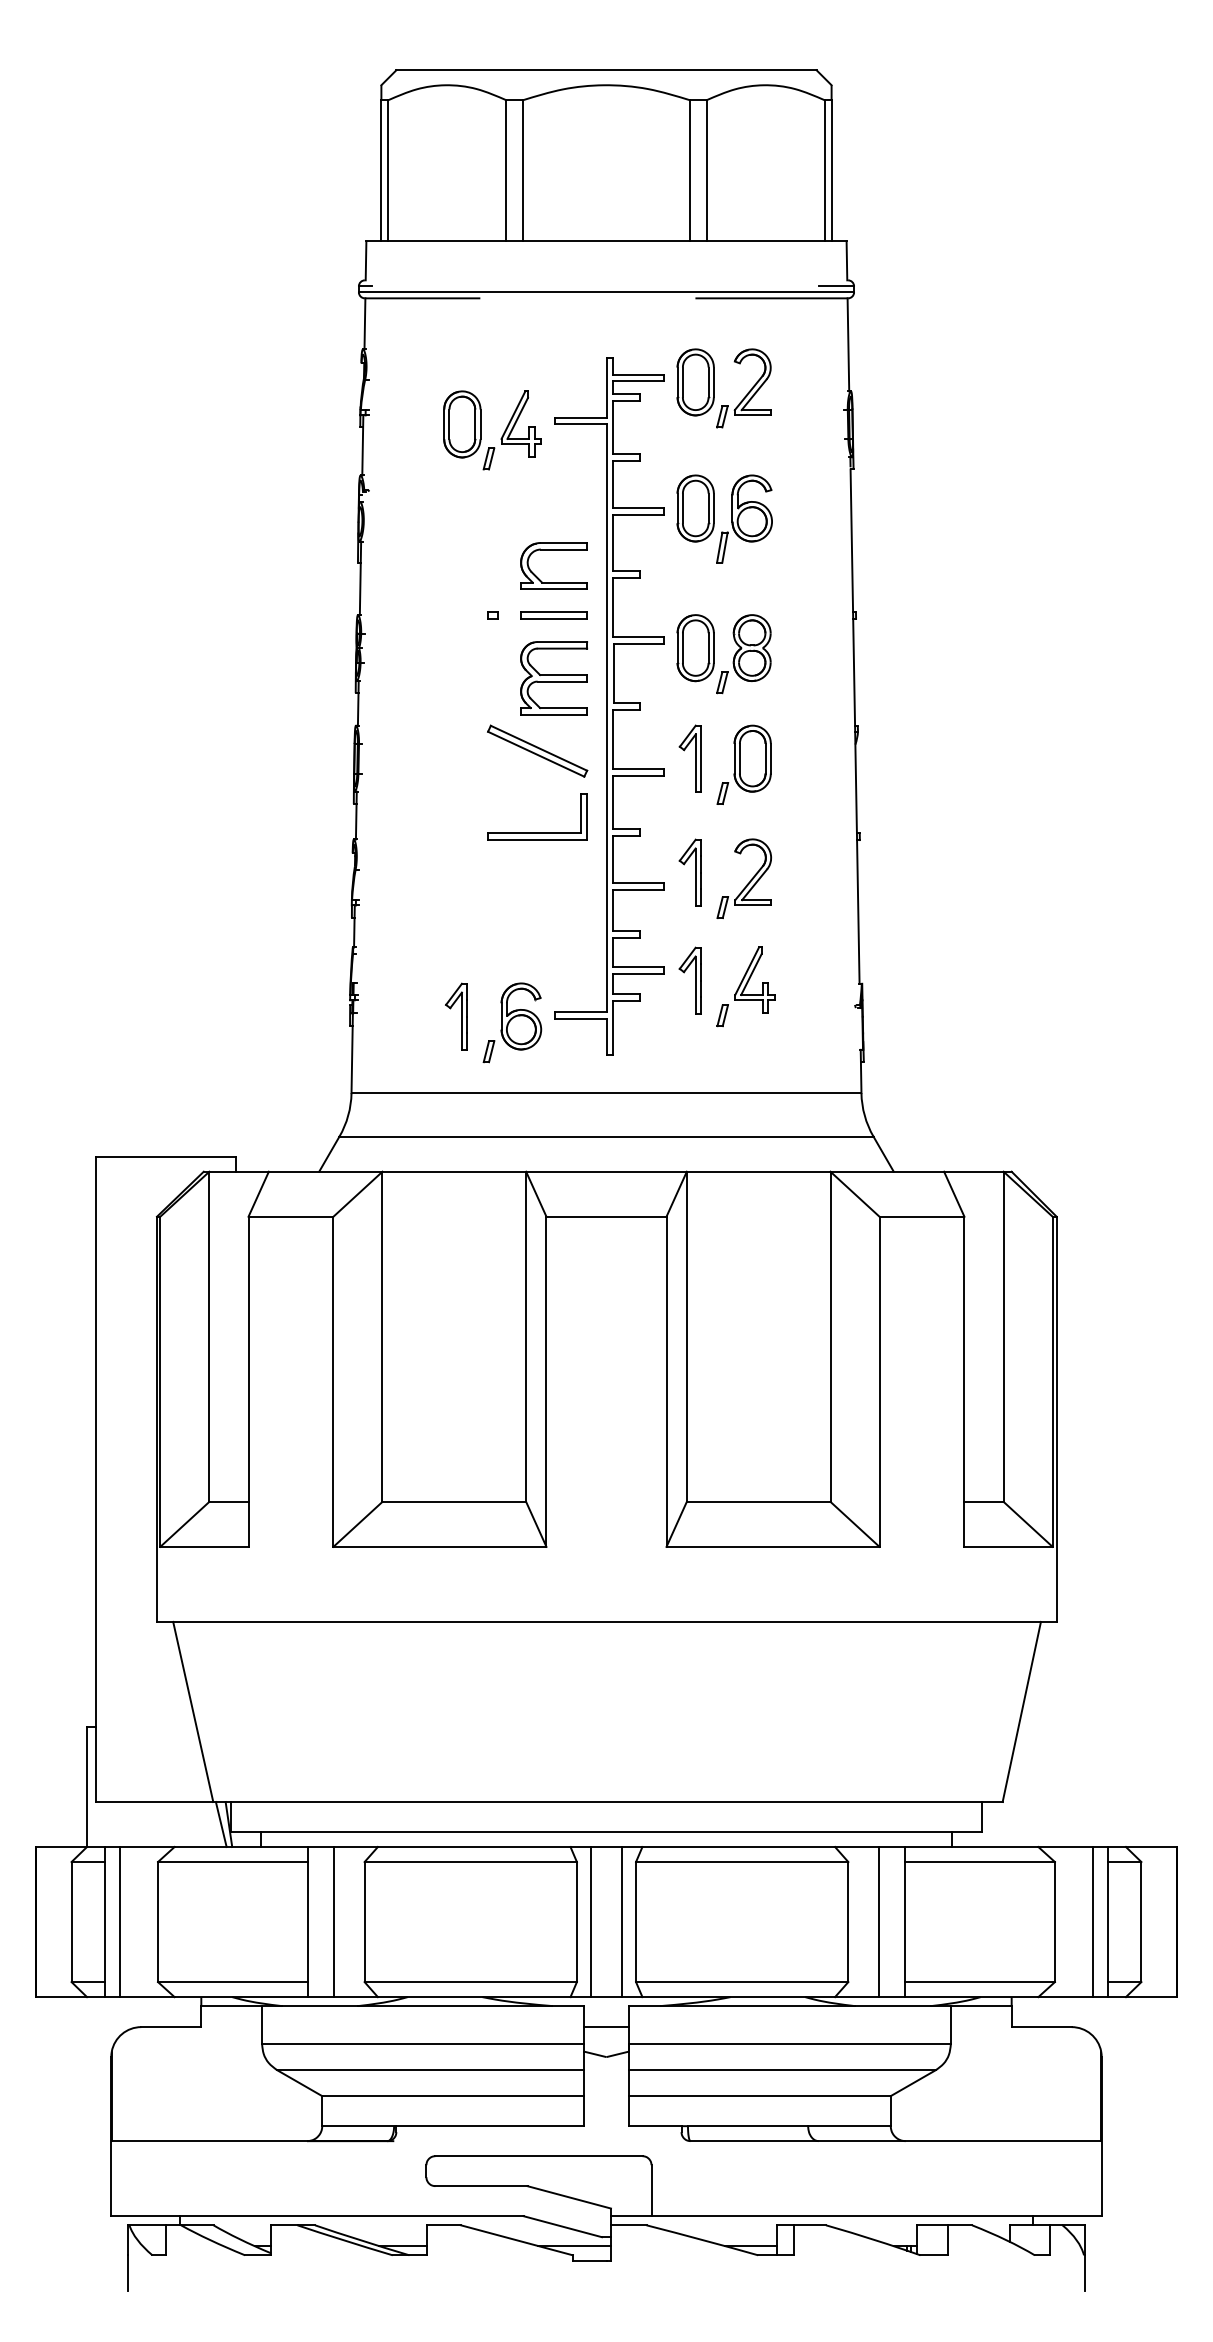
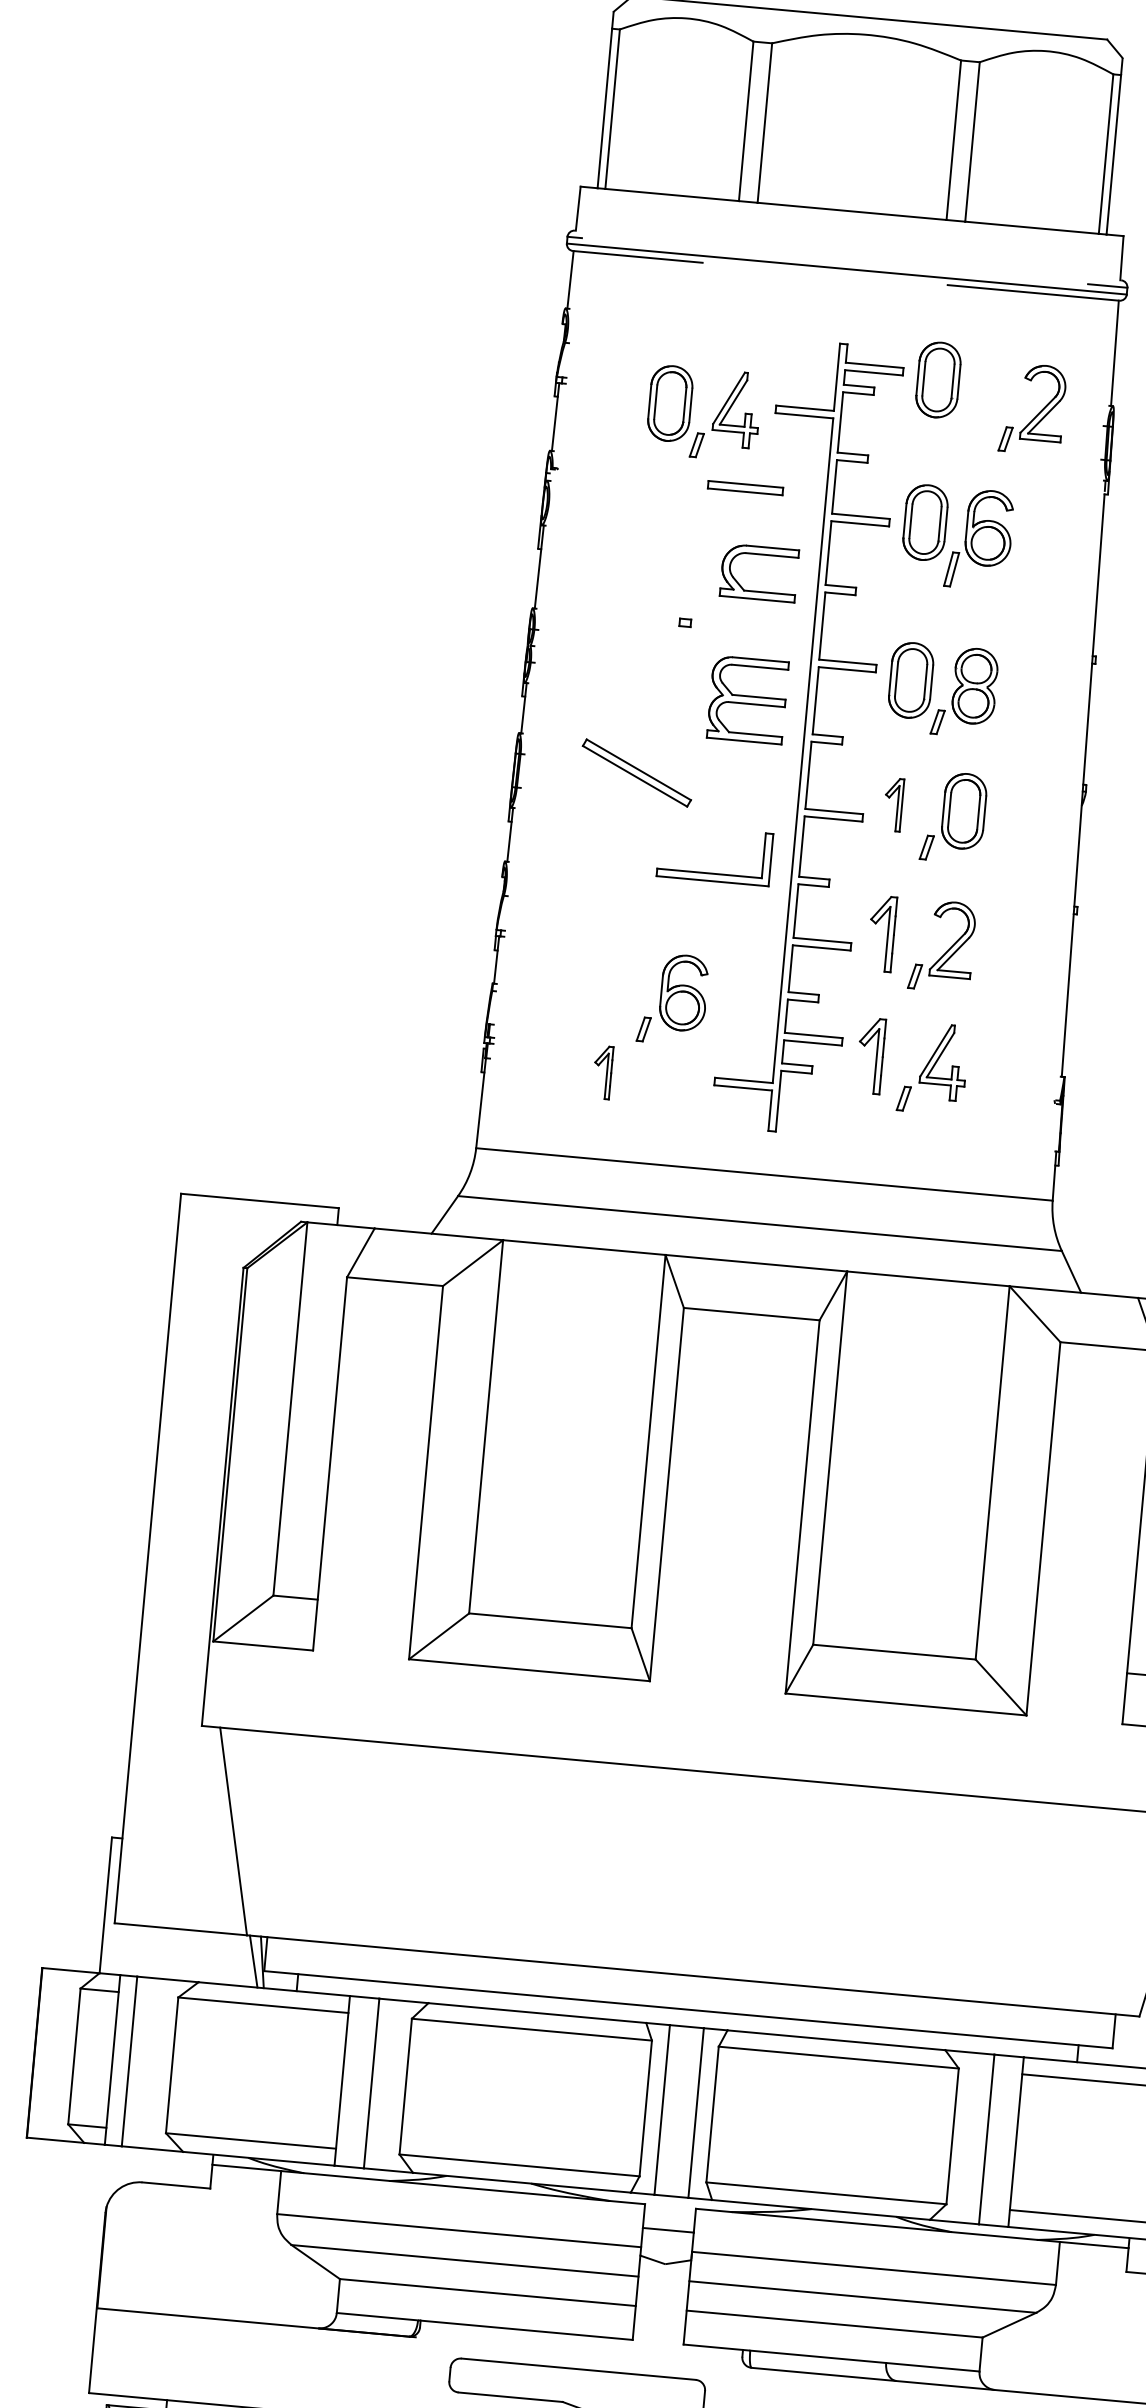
part: (743, 388) -> (1032, 409), moved
part: (553, 615) -> (744, 487), moved
part: (537, 750) -> (636, 772), moved
part: (689, 758) -> (892, 804), size x0.7
part: (456, 1016) -> (602, 1072), size x0.7
part: (512, 1022) -> (673, 998), moved

